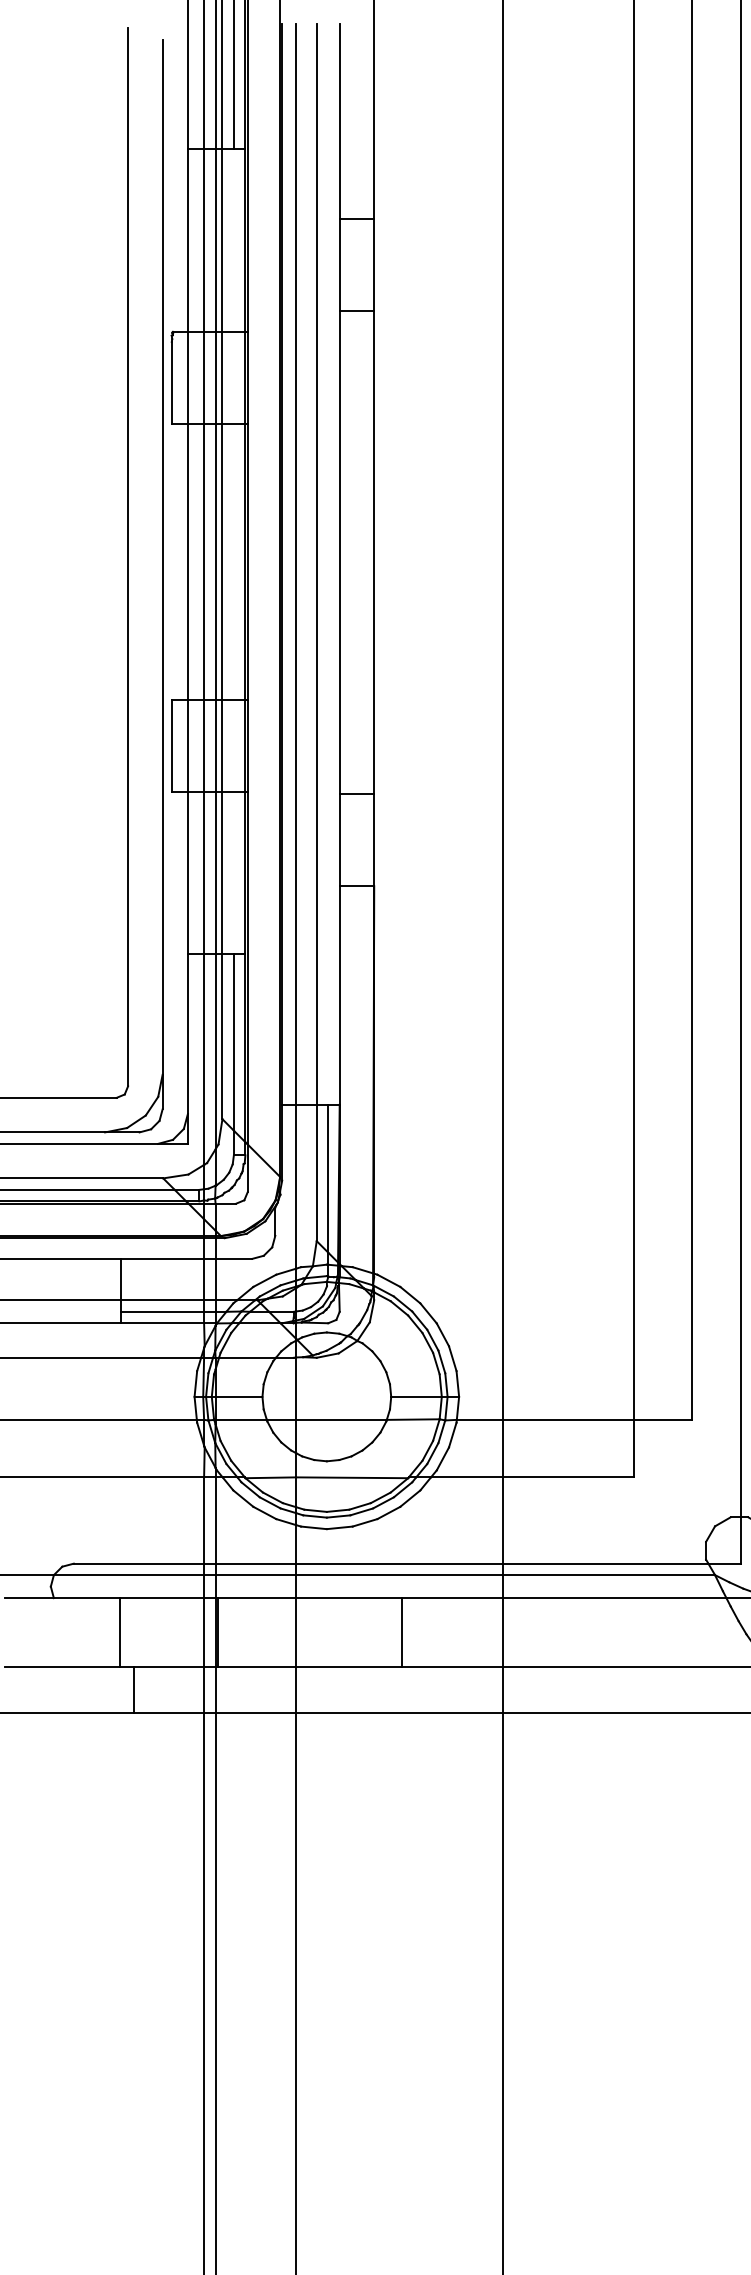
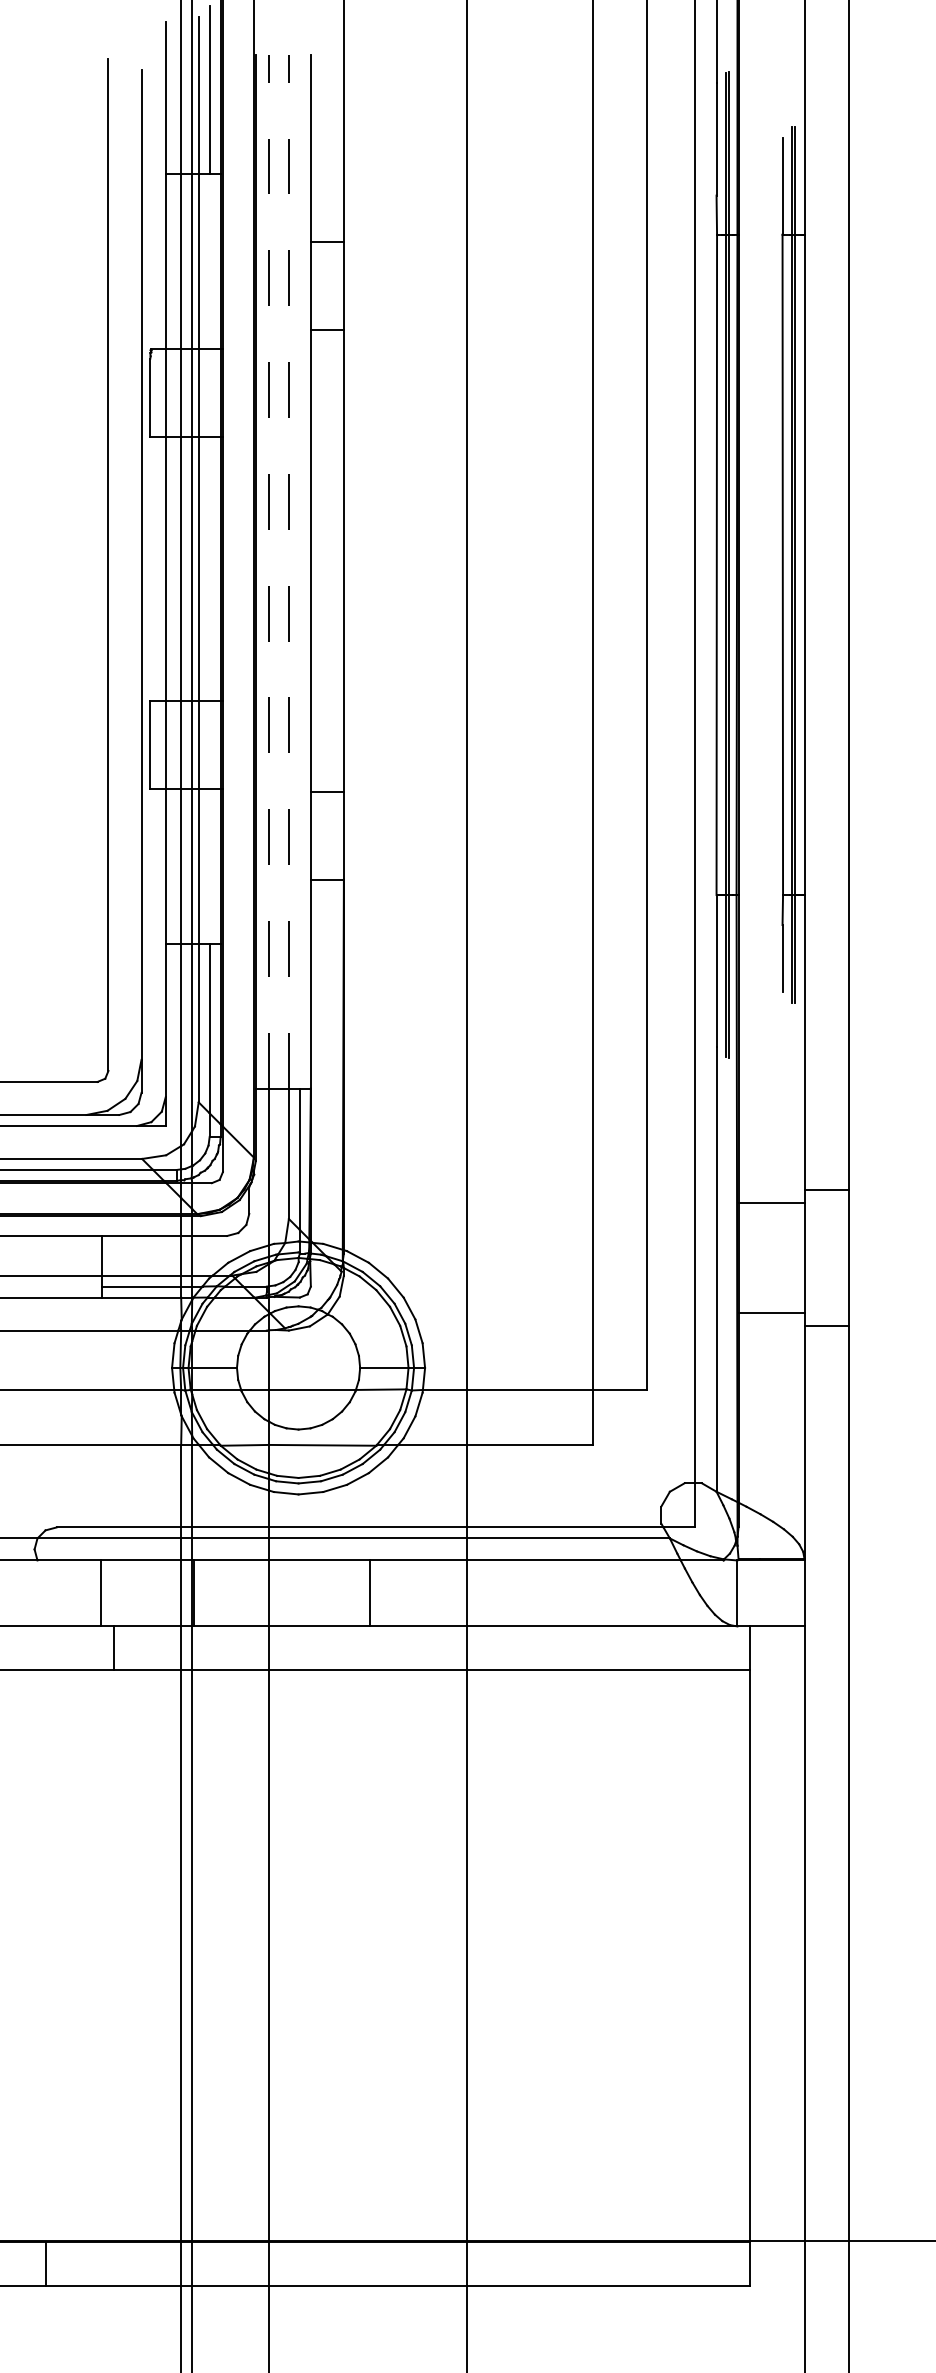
line: (296, 564) -> (269, 571), solid -> dashed
line: (316, 564) -> (288, 571), solid -> dashed

